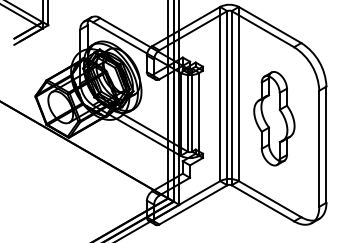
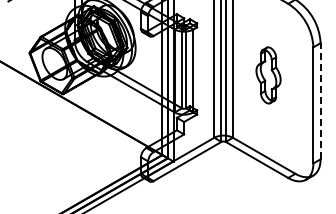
part: (274, 118) -> (268, 75), size x0.6
line: (326, 144) -> (320, 101), solid -> dashed

